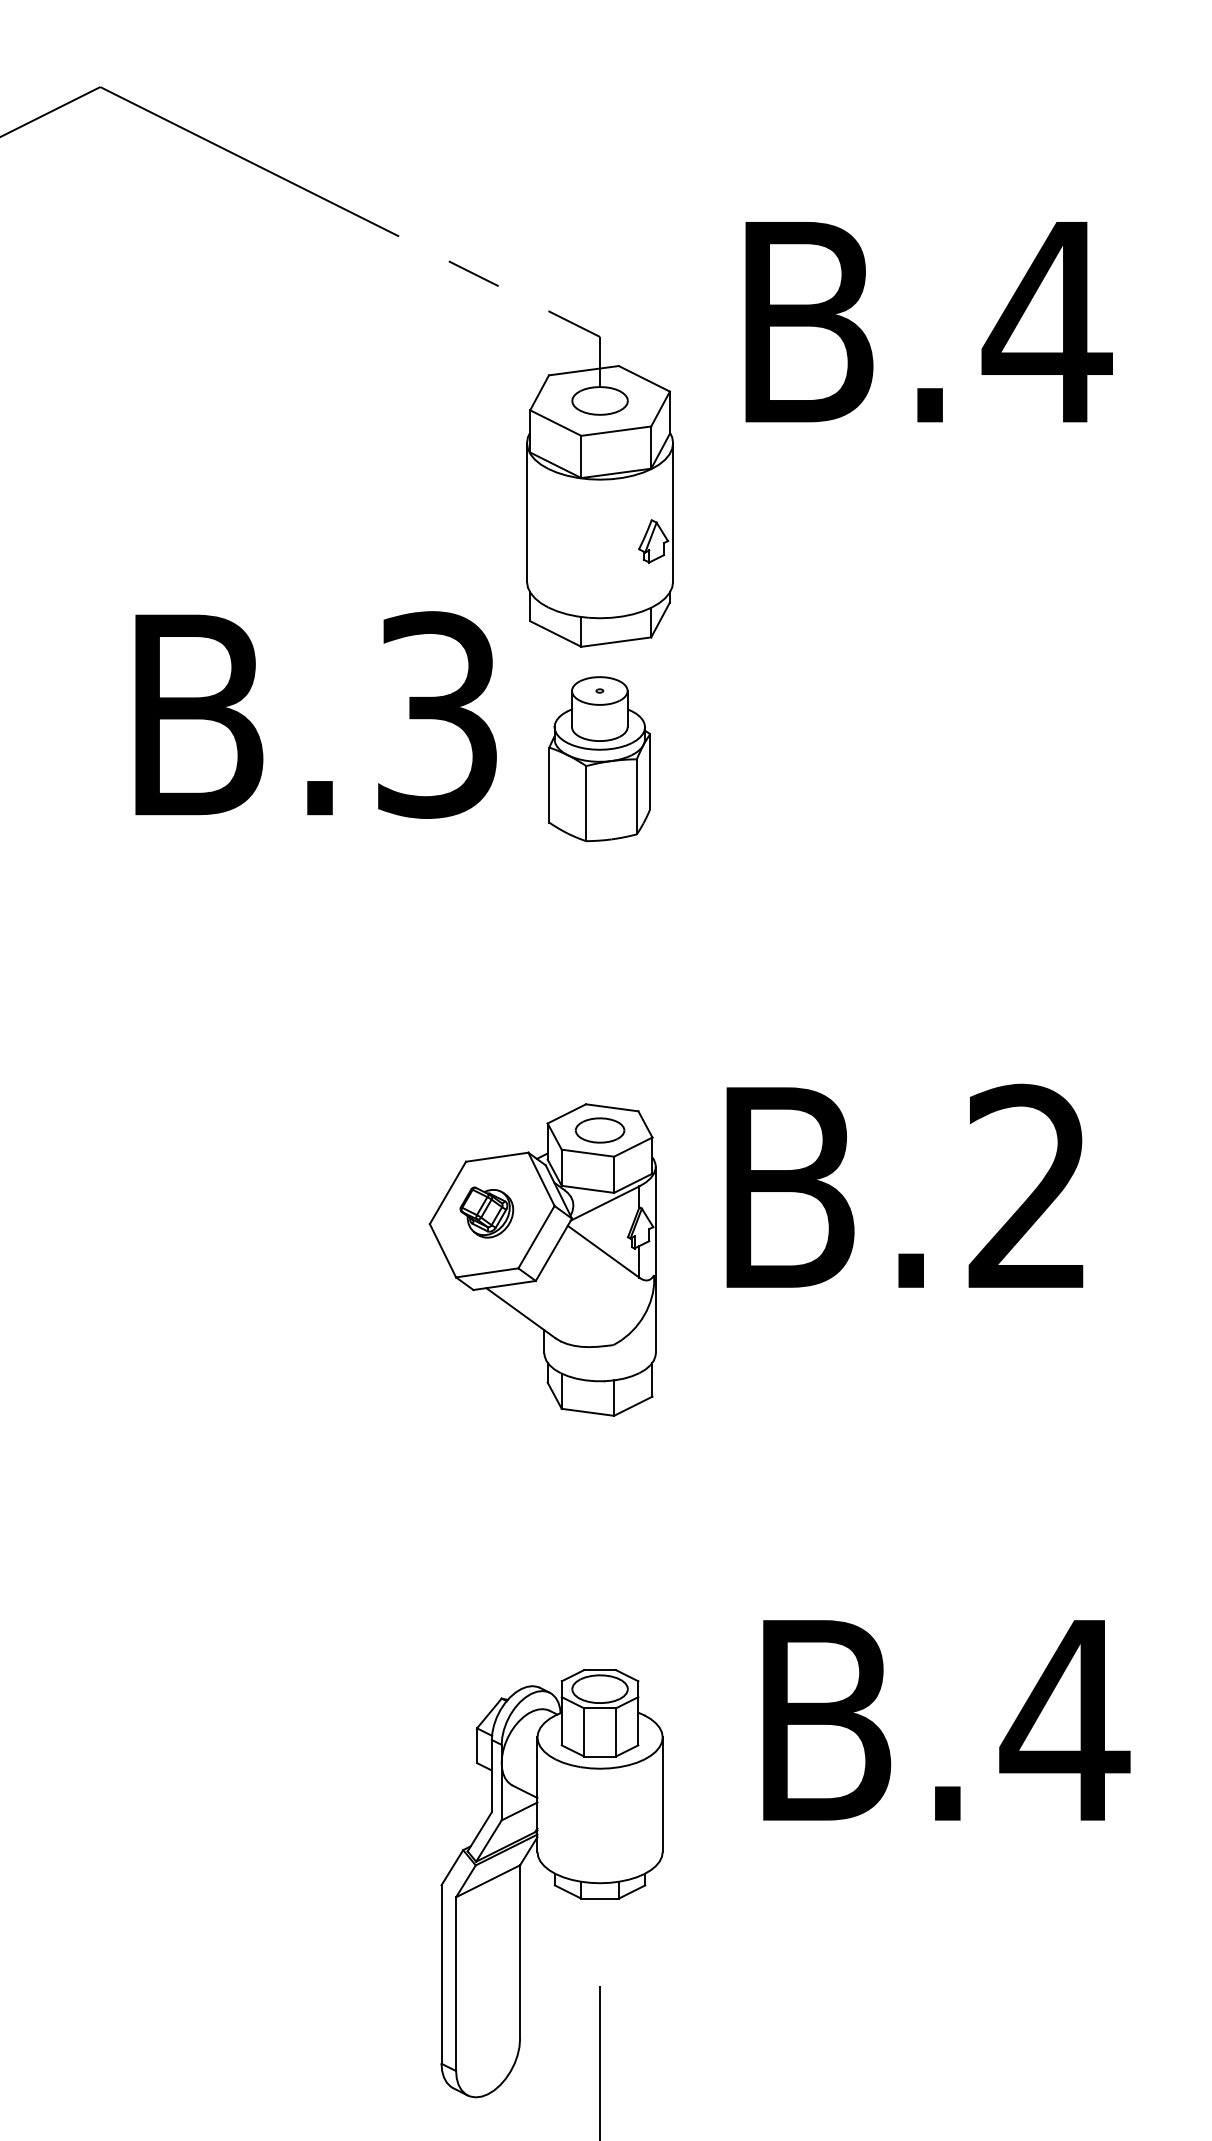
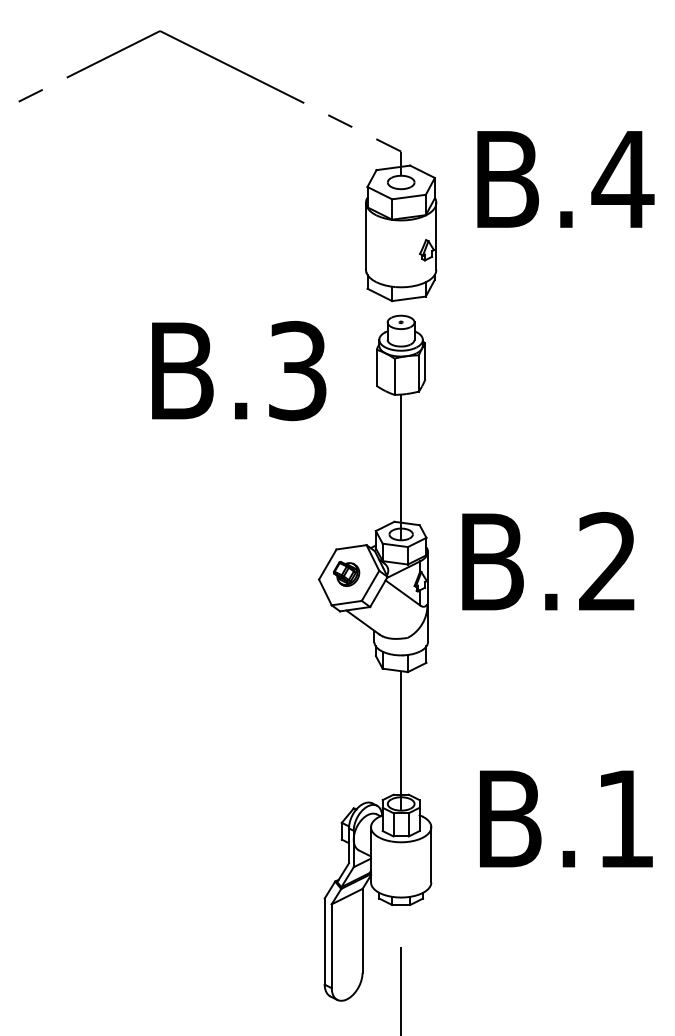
text: (928, 322) -> (565, 179), moved
text: (316, 716) -> (239, 371), moved
line: (600, 991) -> (401, 467), added
line: (600, 1557) -> (401, 740), added
text: (1065, 1719) -> (625, 818), B.4 -> B.1

